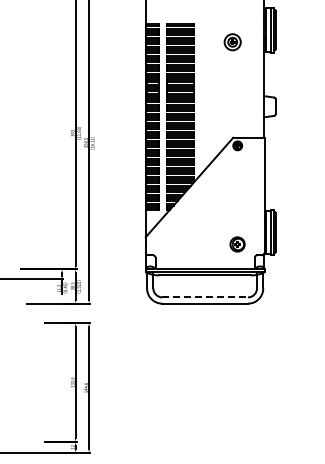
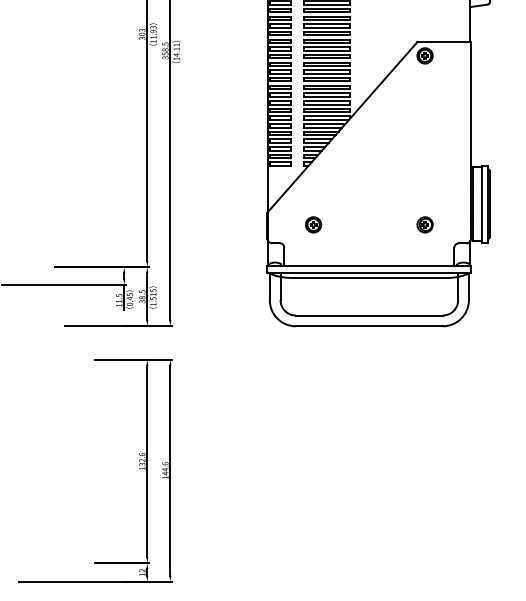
part: (172, 244) -> (313, 224), added
part: (237, 244) -> (424, 224), size x0.62
line: (205, 297) -> (369, 315), dashed -> solid

